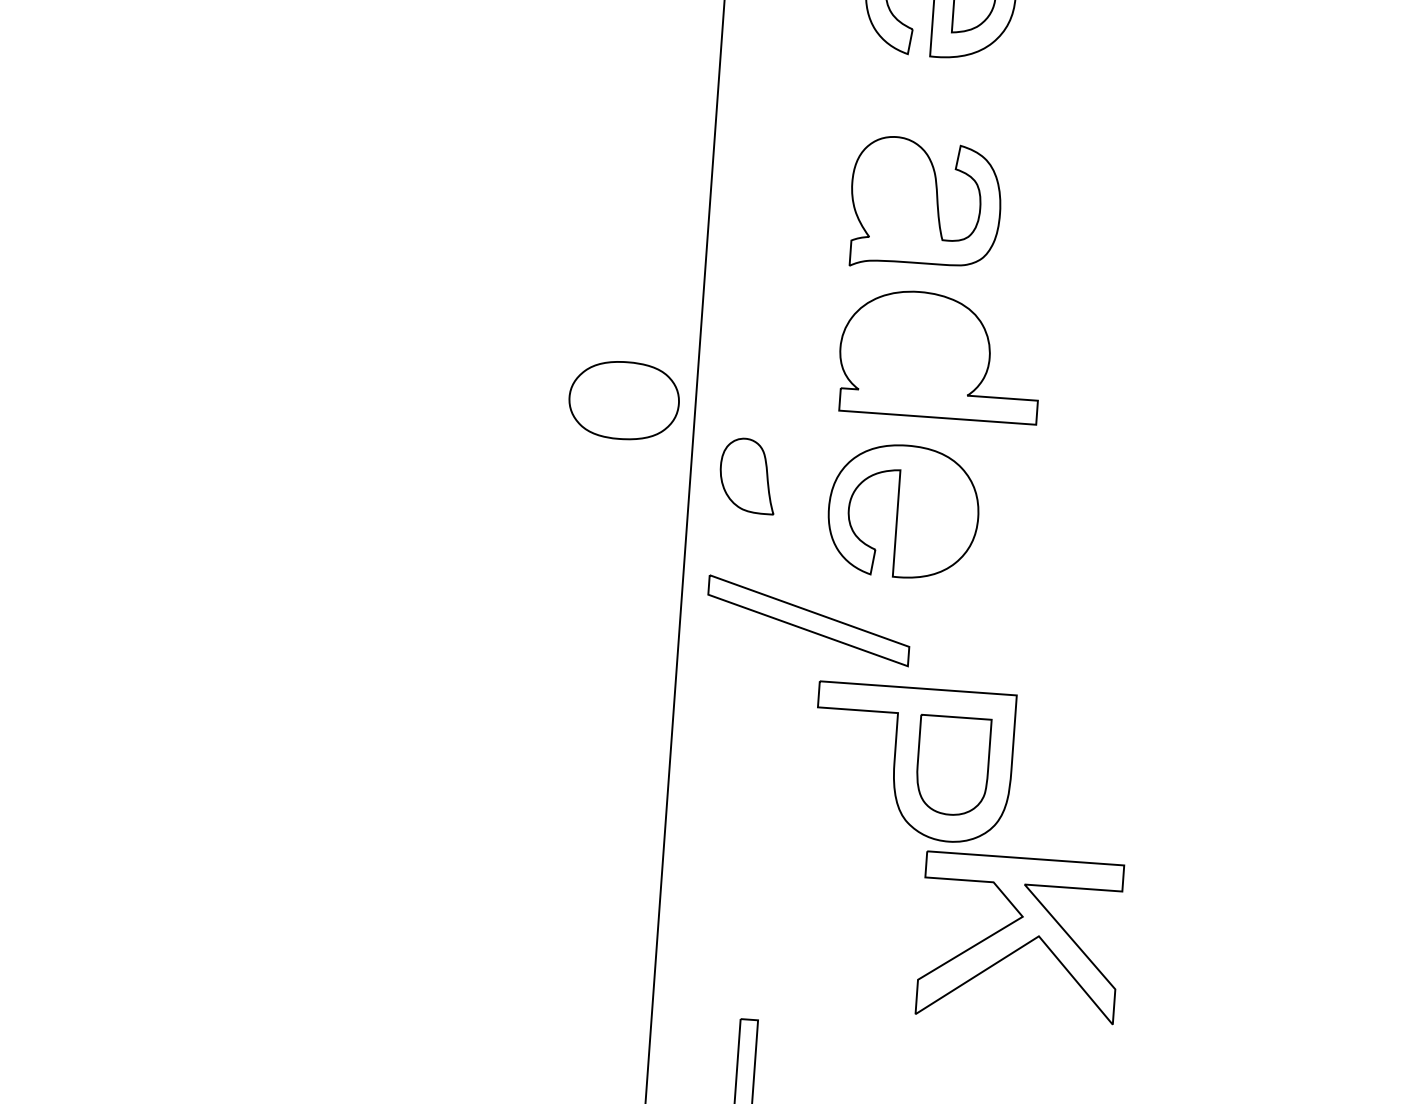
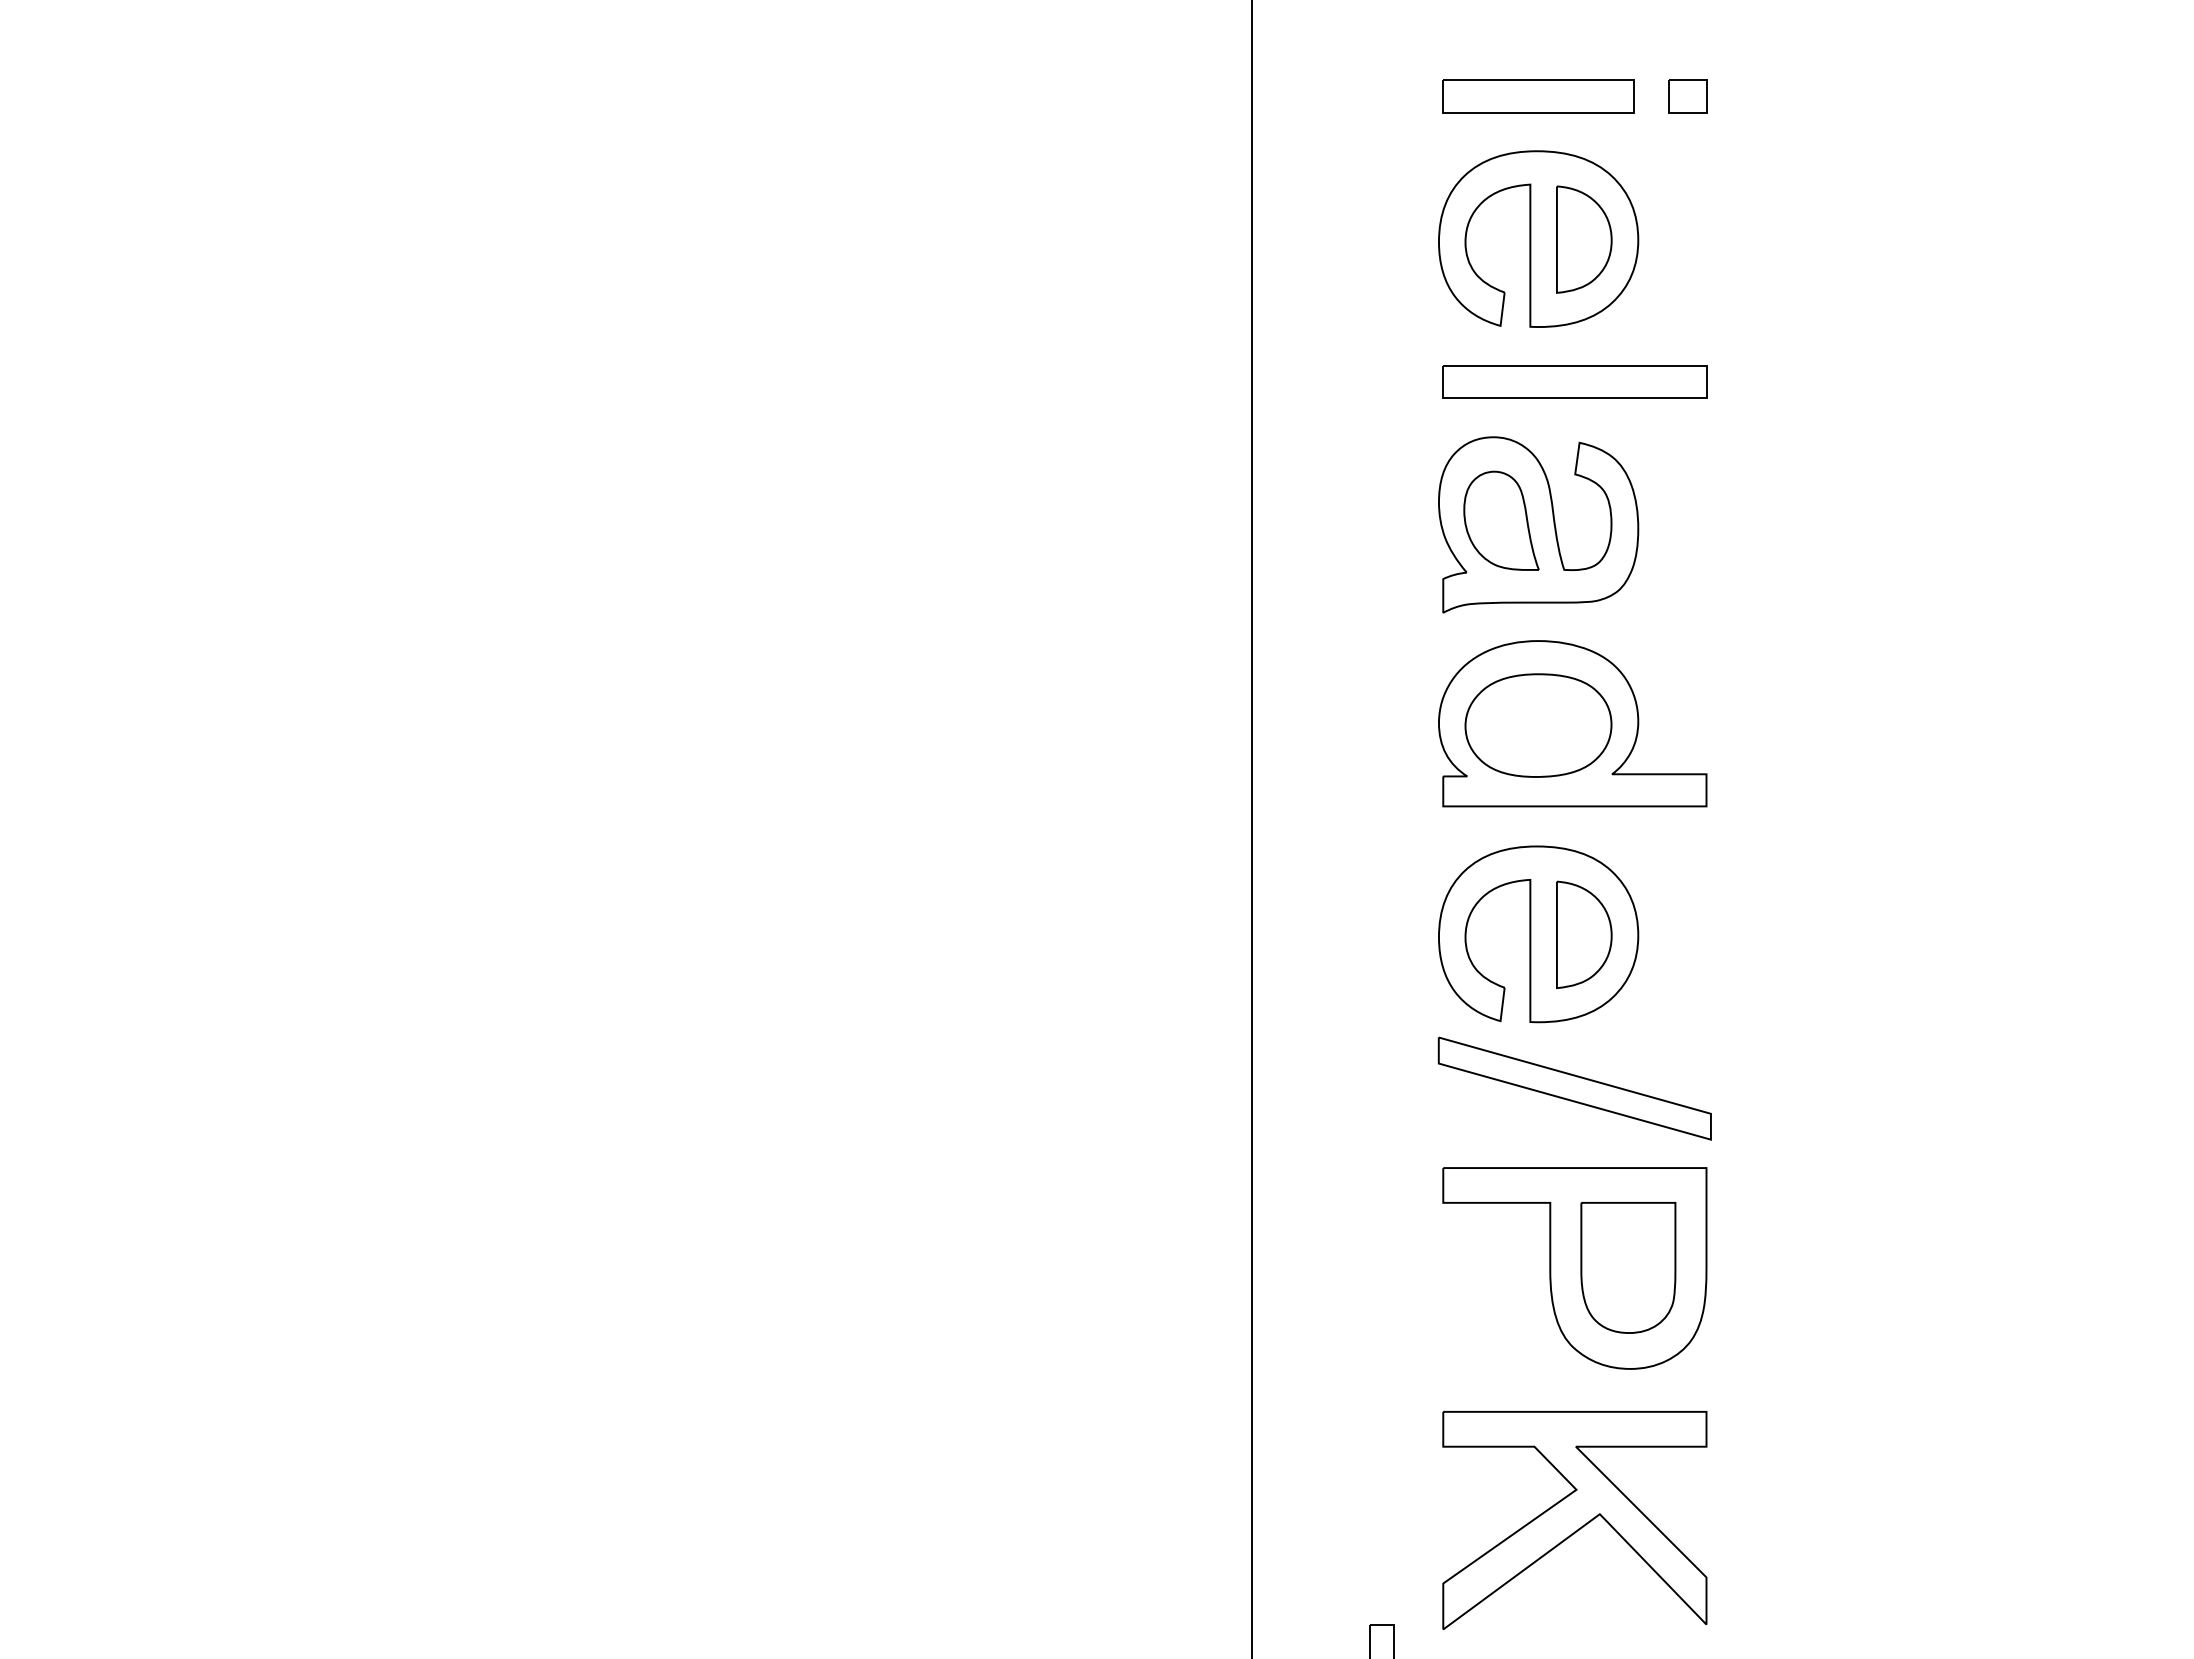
part: (960, 99) -> (1574, 381), added
part: (624, 400) -> (1538, 725), moved
part: (748, 475) -> (1501, 520), moved
part: (938, 514) -> (1584, 934), added
part: (808, 620) -> (1574, 1088), moved
part: (1019, 939) -> (1574, 1520), moved

